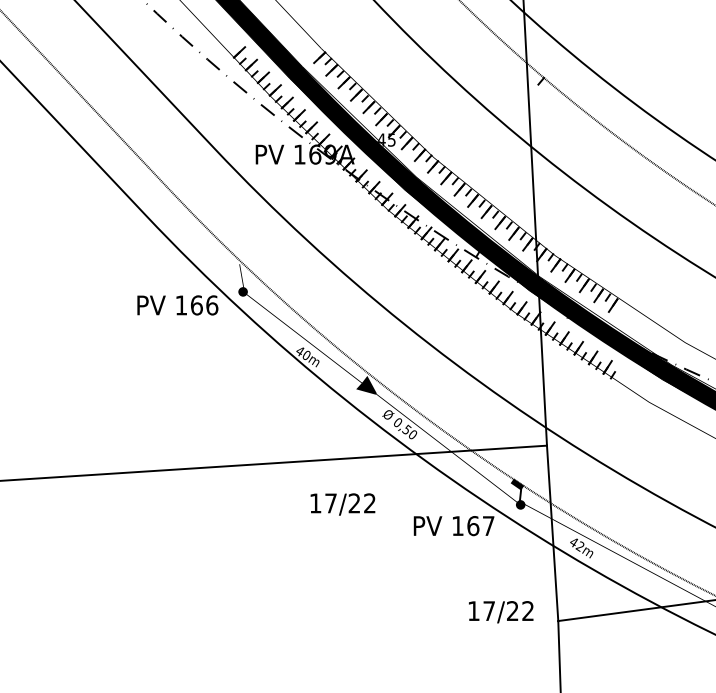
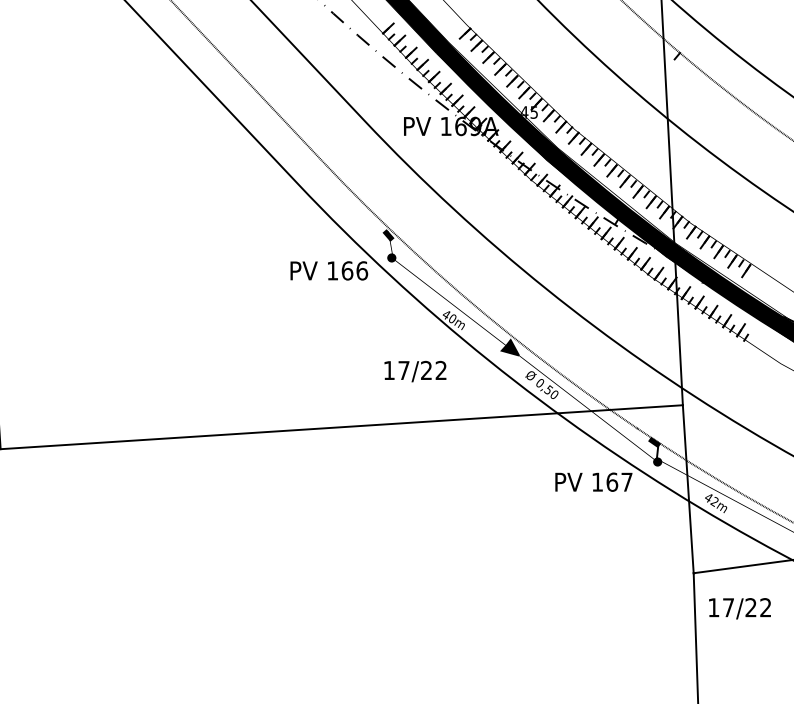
fill: (239, 268) -> (388, 235), added
text: (343, 504) -> (415, 371), moved
text: (500, 611) -> (739, 608), moved

